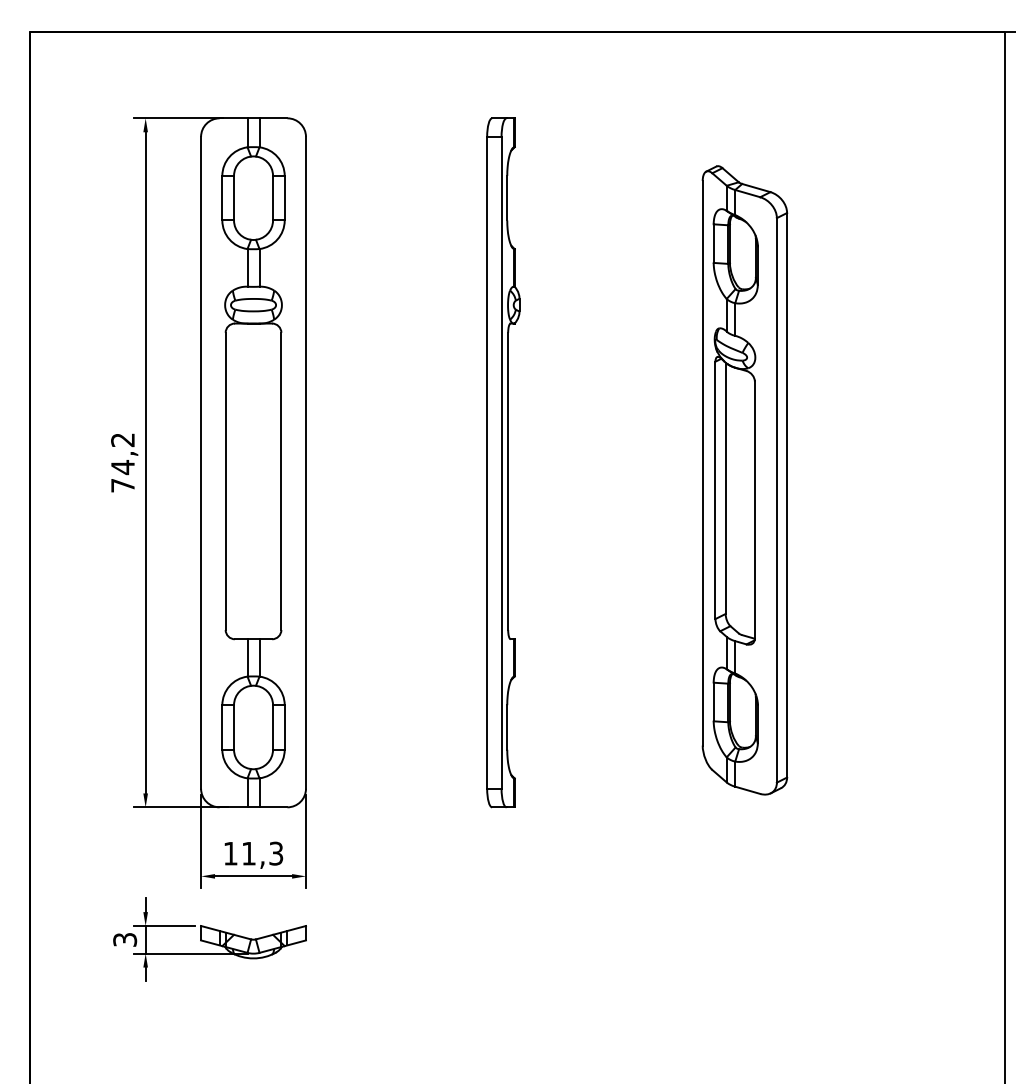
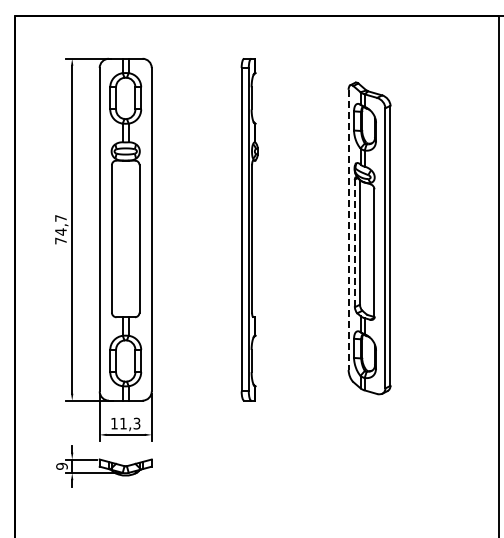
text: (122, 440) -> (60, 218), 74,2 -> 74,7
line: (702, 464) -> (348, 230), solid -> dashed
line: (714, 490) -> (354, 243), solid -> dashed
text: (124, 940) -> (61, 466), 3 -> 9

